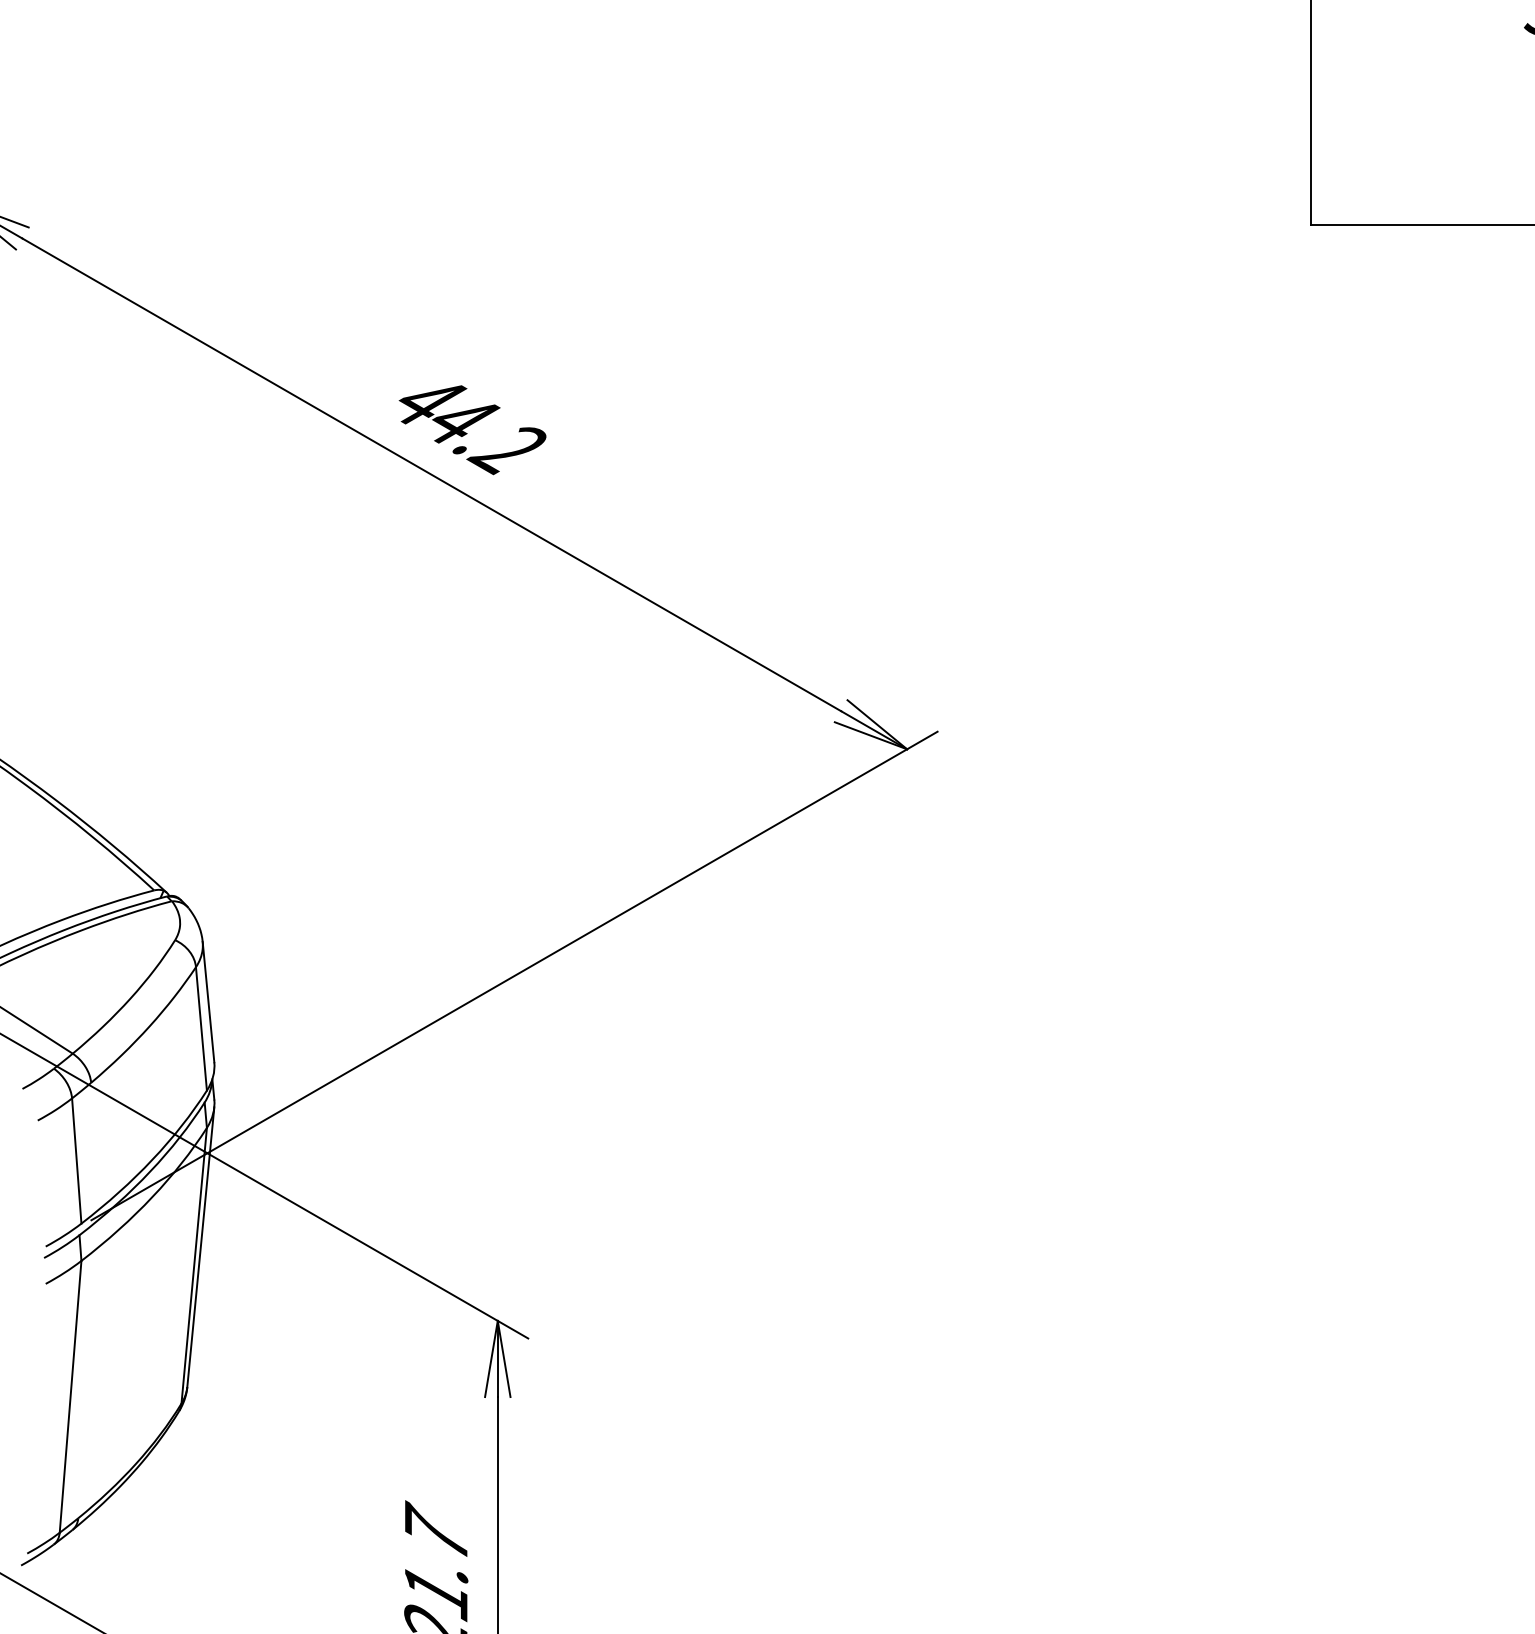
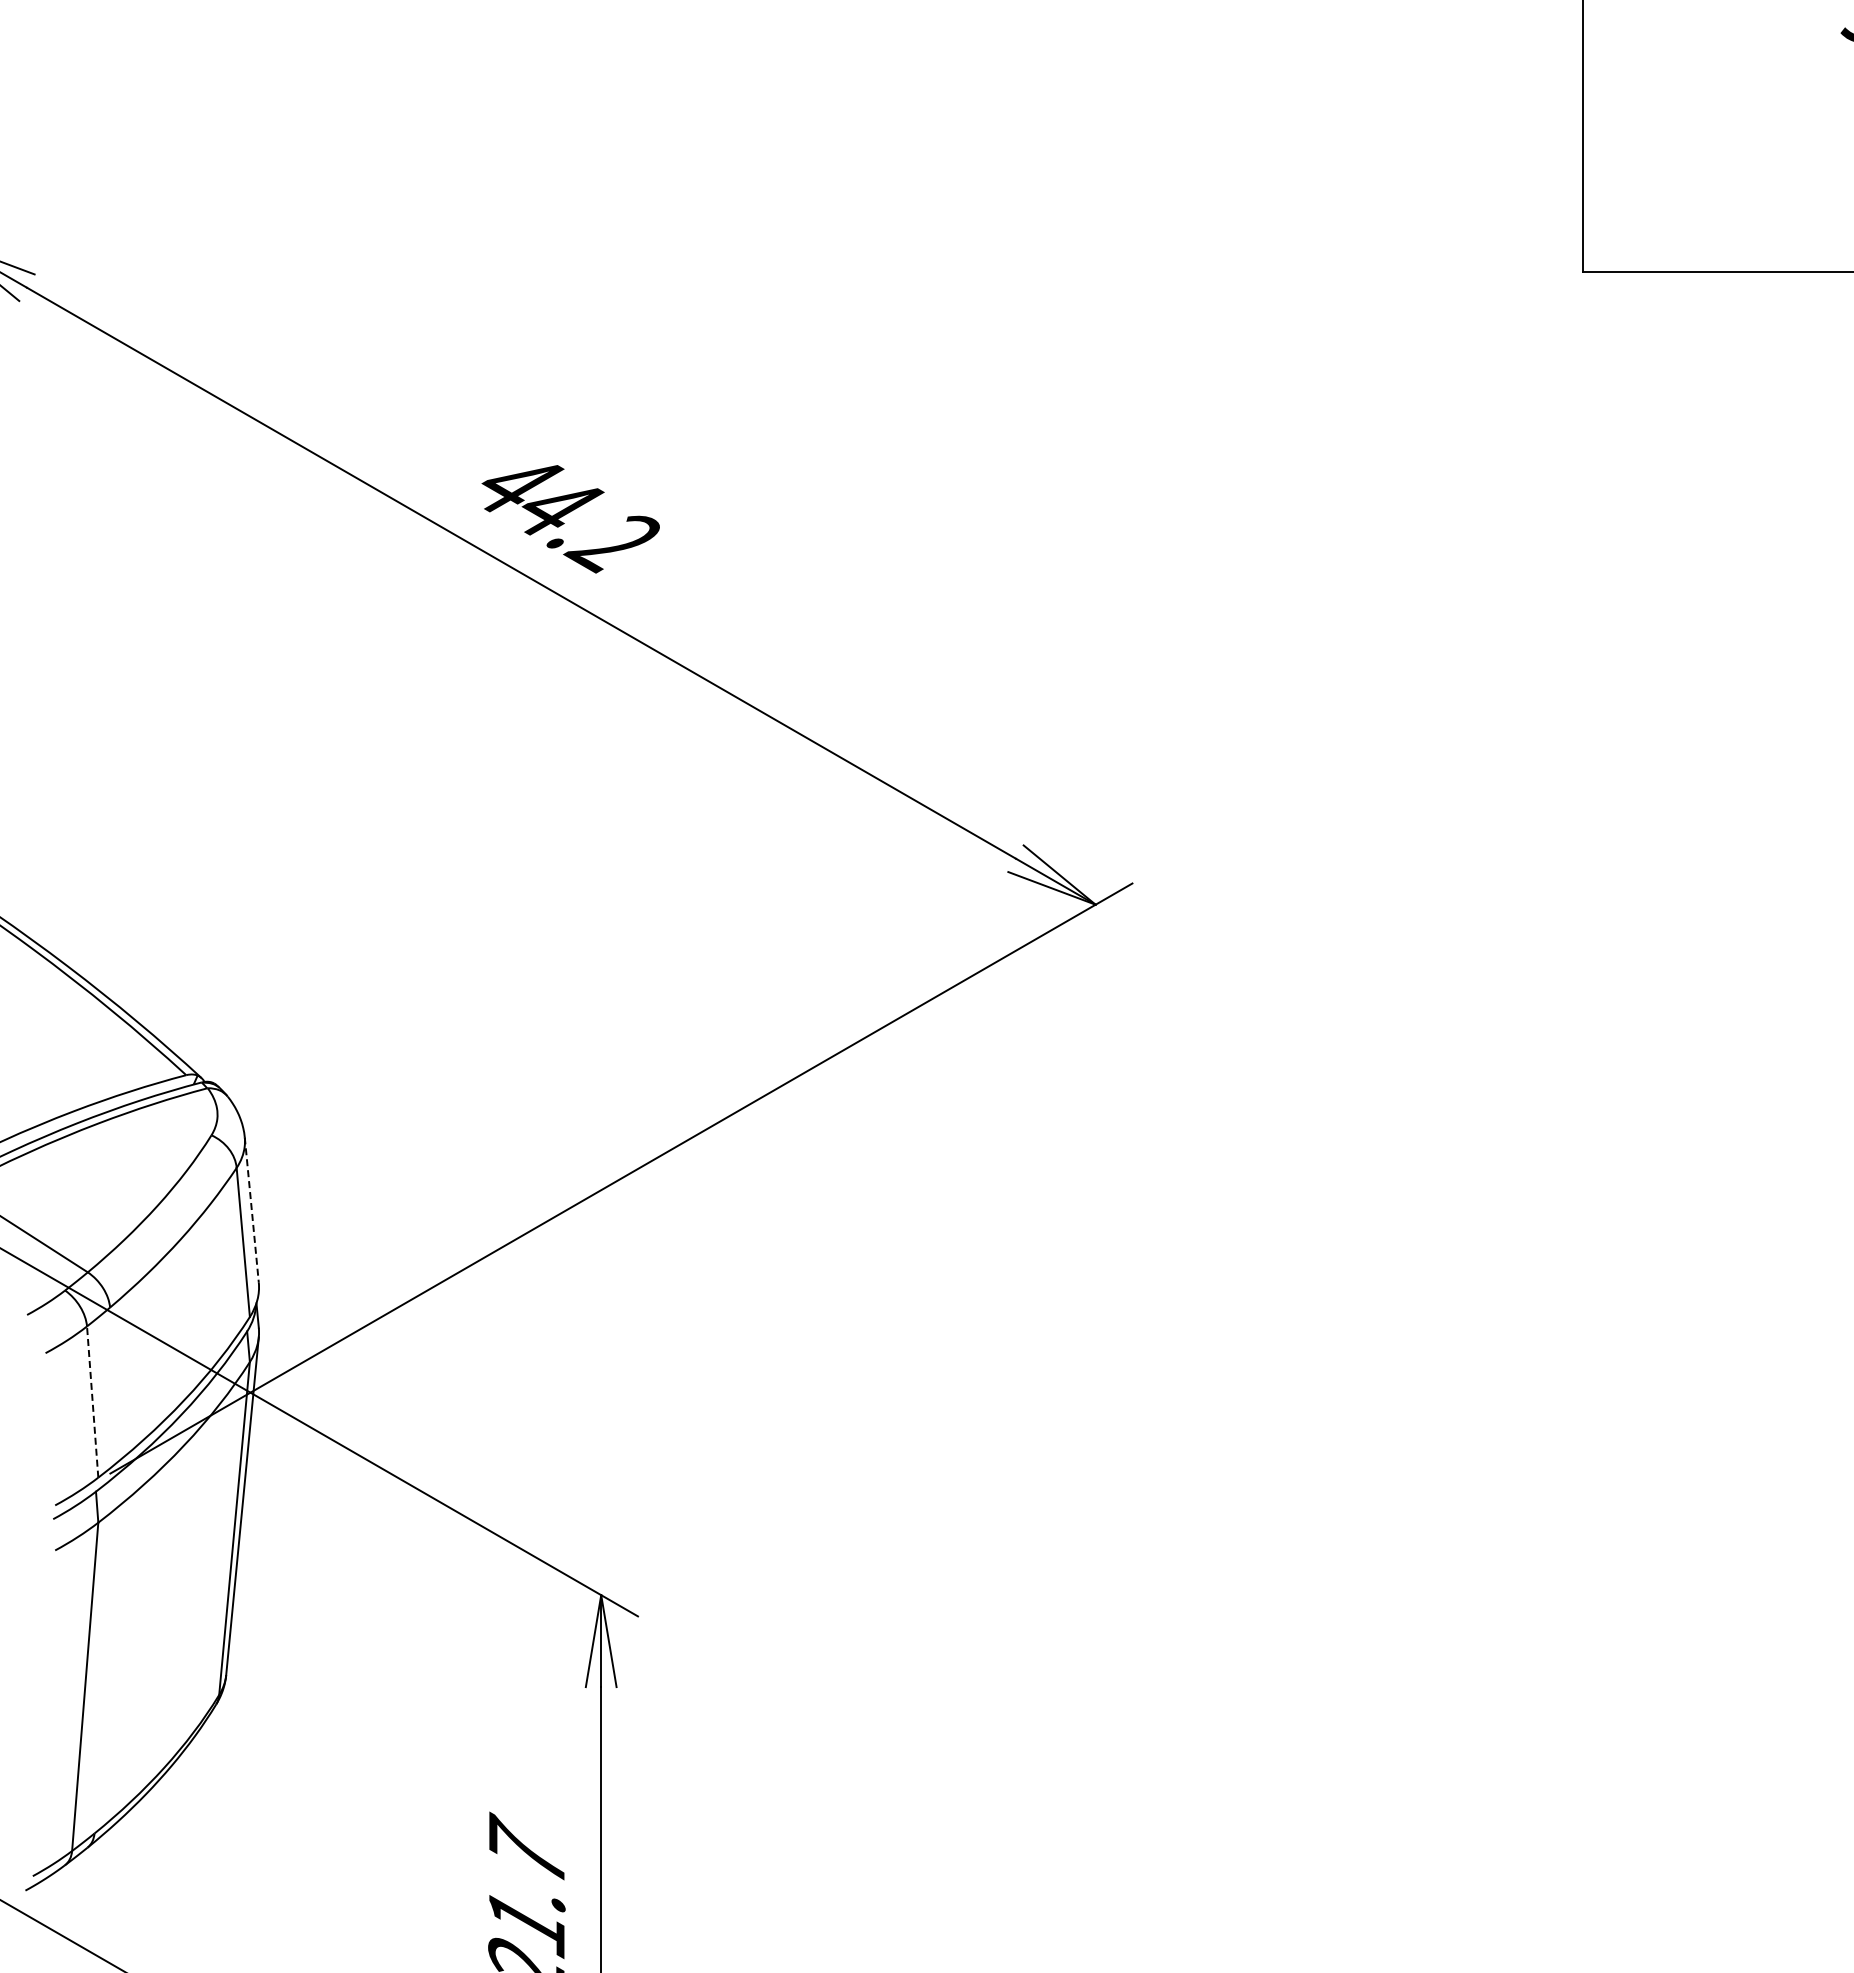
line: (208, 1002) -> (251, 1210), solid -> dashed
line: (76, 1161) -> (92, 1402), solid -> dashed

